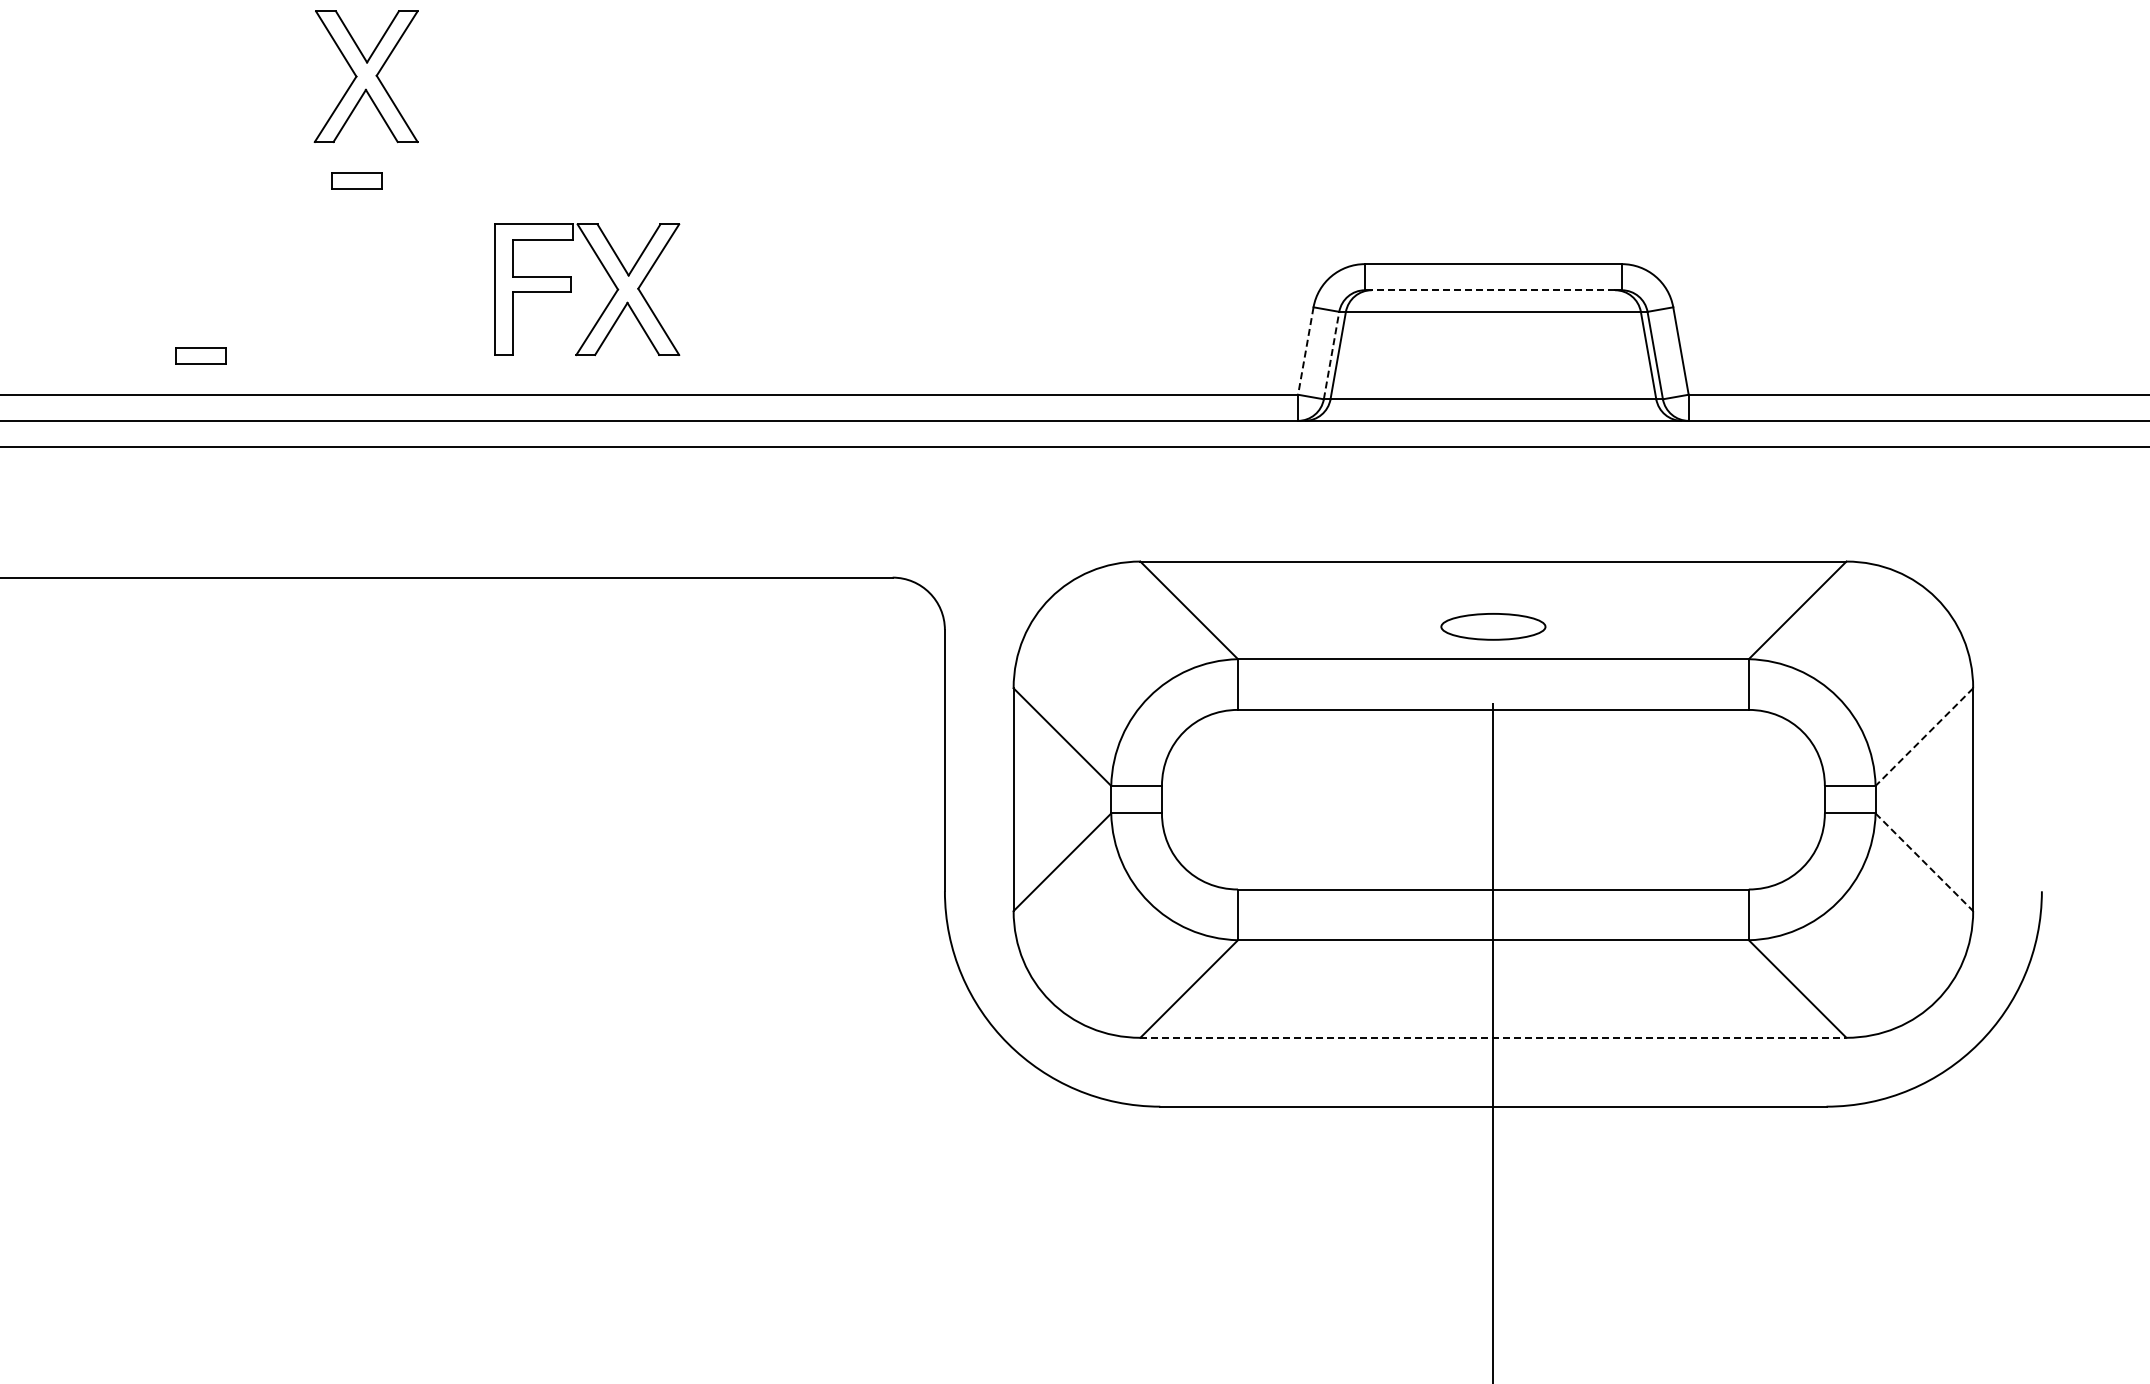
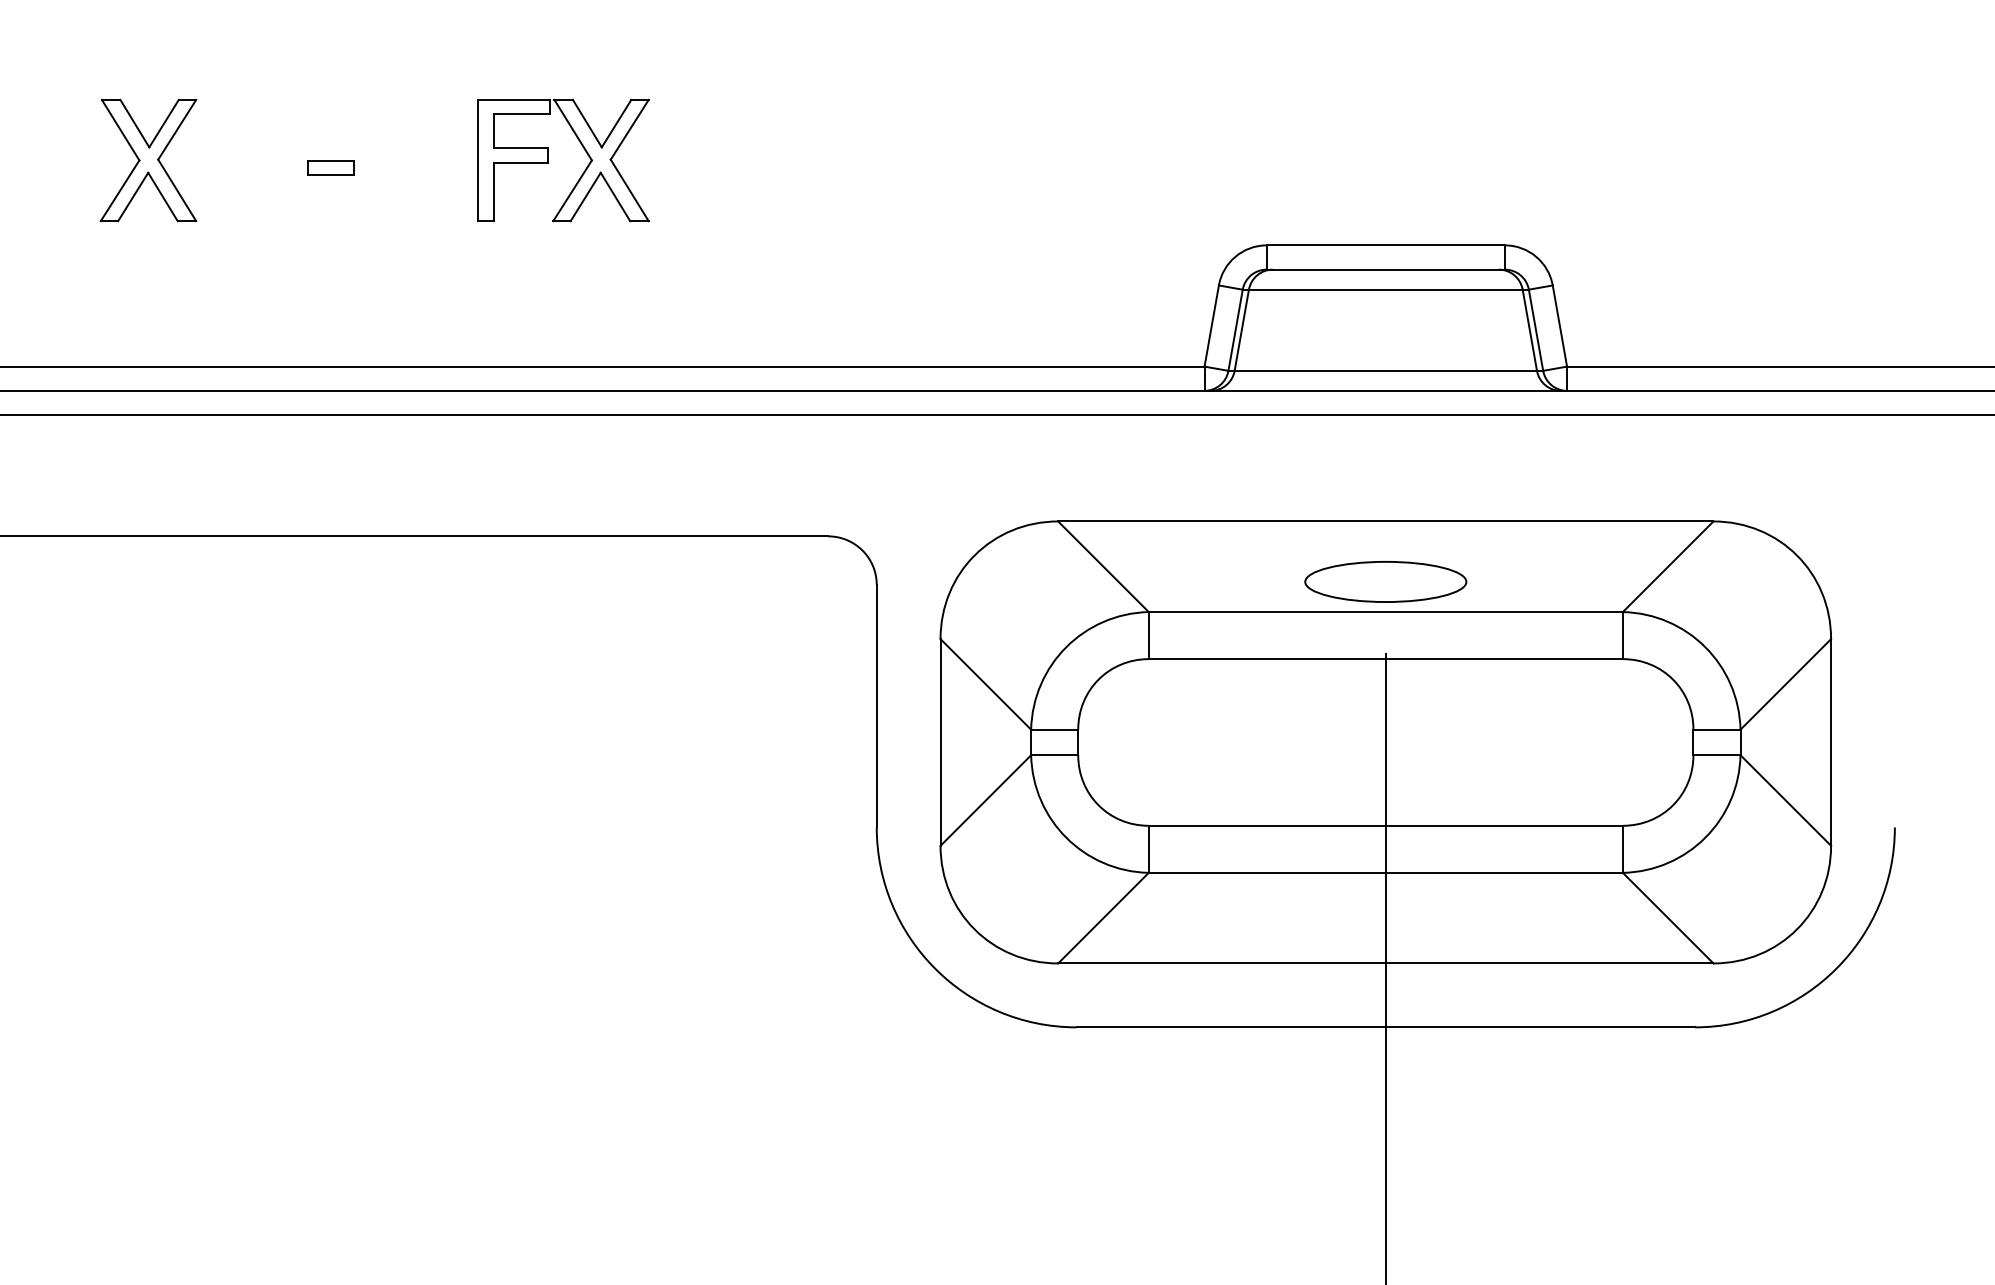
part: (365, 76) -> (147, 160), moved
part: (571, 289) -> (548, 160), moved
line: (1493, 290) -> (1385, 269), dashed -> solid
line: (1305, 351) -> (1211, 326), dashed -> solid
part: (200, 355) -> (185, 330), removed
line: (1331, 355) -> (1235, 330), dashed -> solid
part: (1493, 626) -> (1385, 581), size x1.67
line: (1924, 737) -> (1785, 684), dashed -> solid
line: (1924, 862) -> (1785, 800), dashed -> solid
line: (1493, 1037) -> (1385, 963), dashed -> solid

